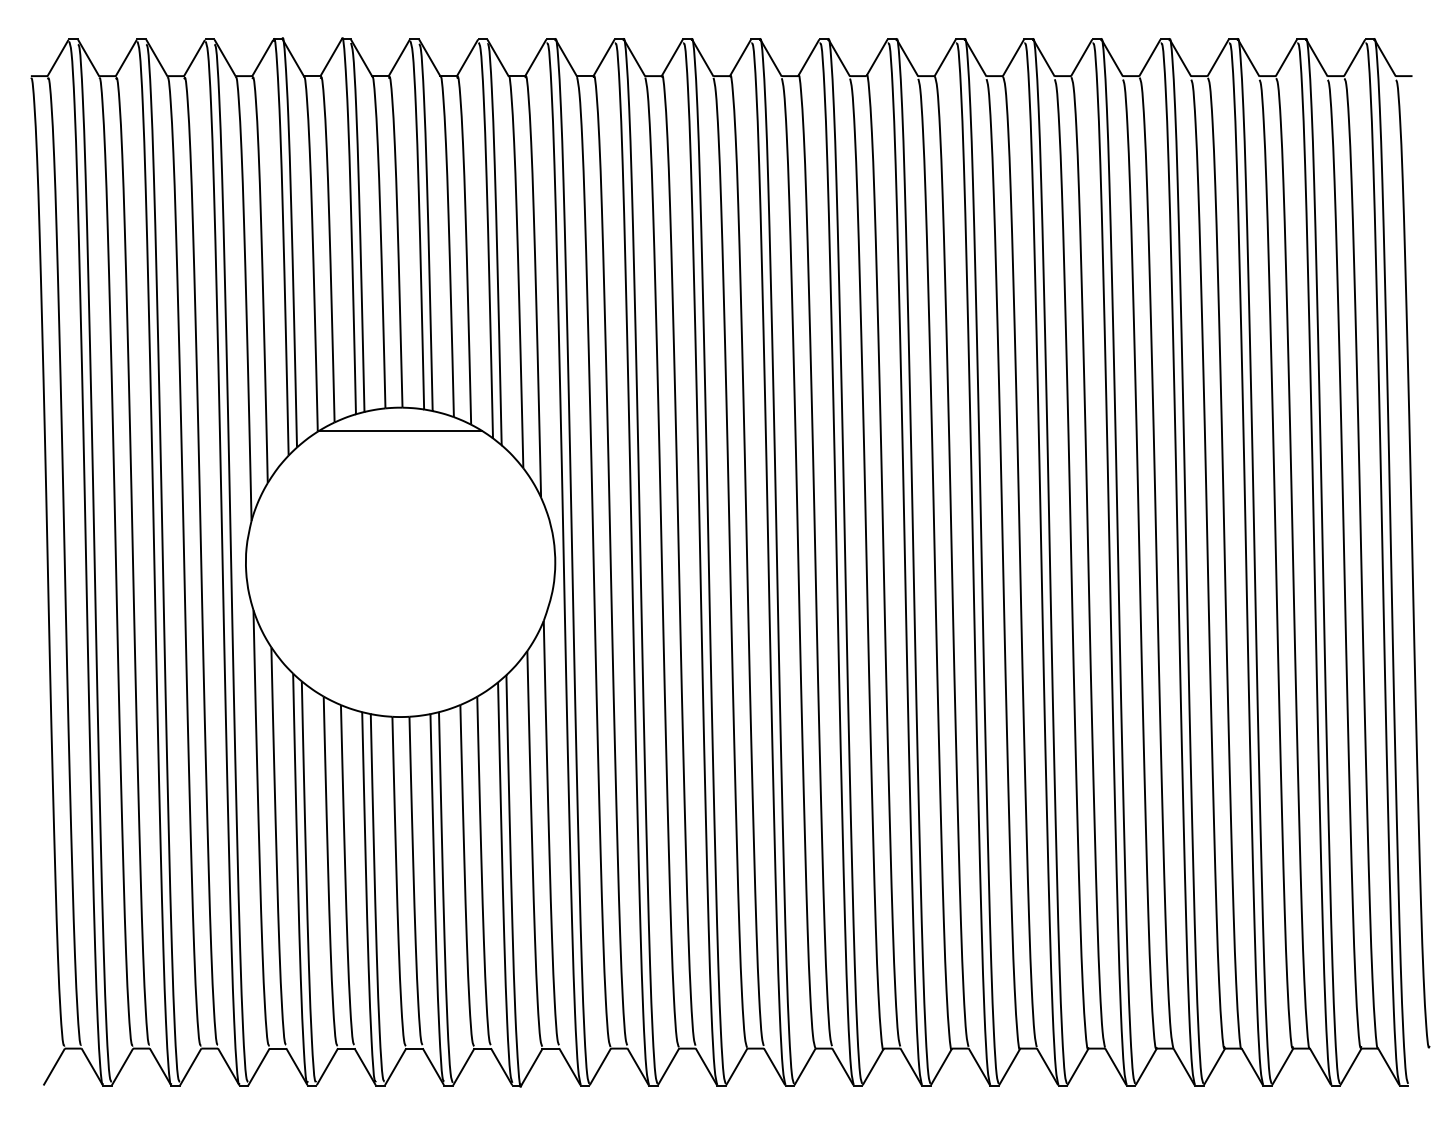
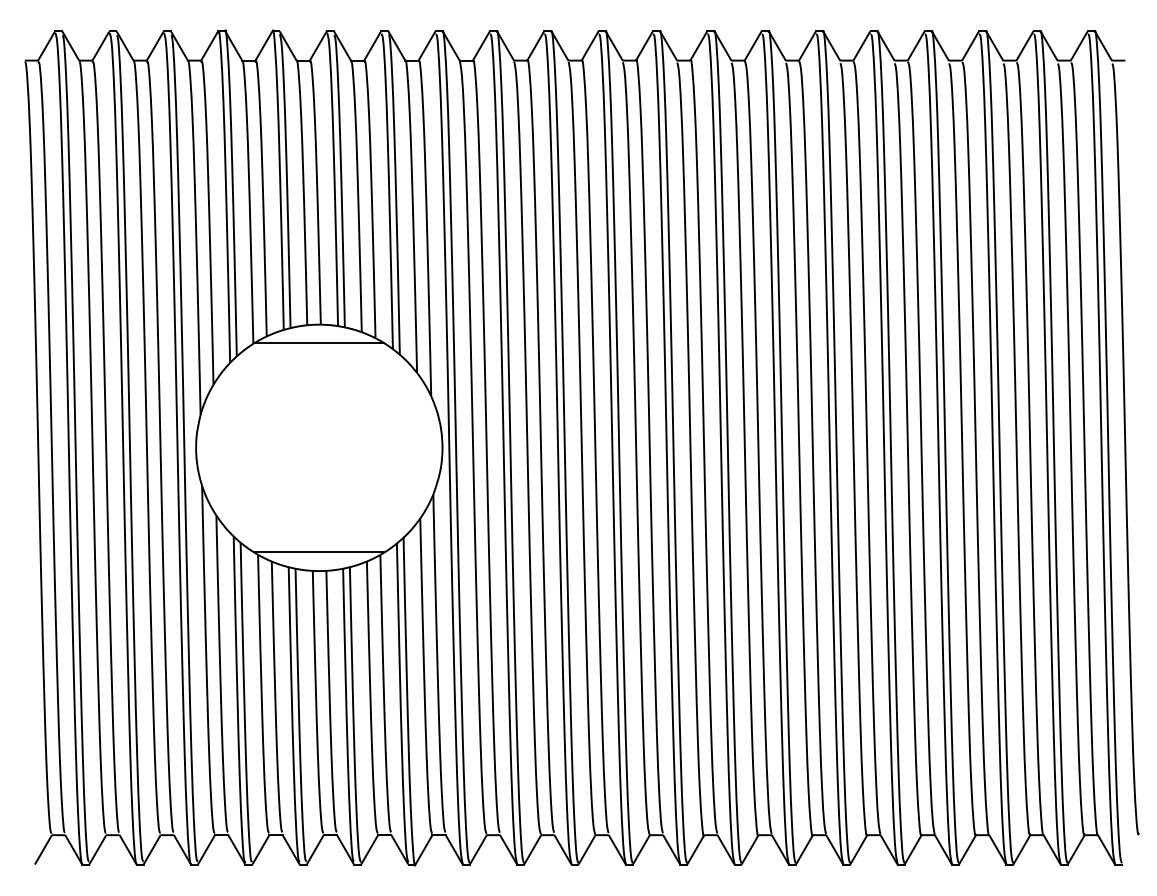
line: (400, 693) -> (319, 552), added

